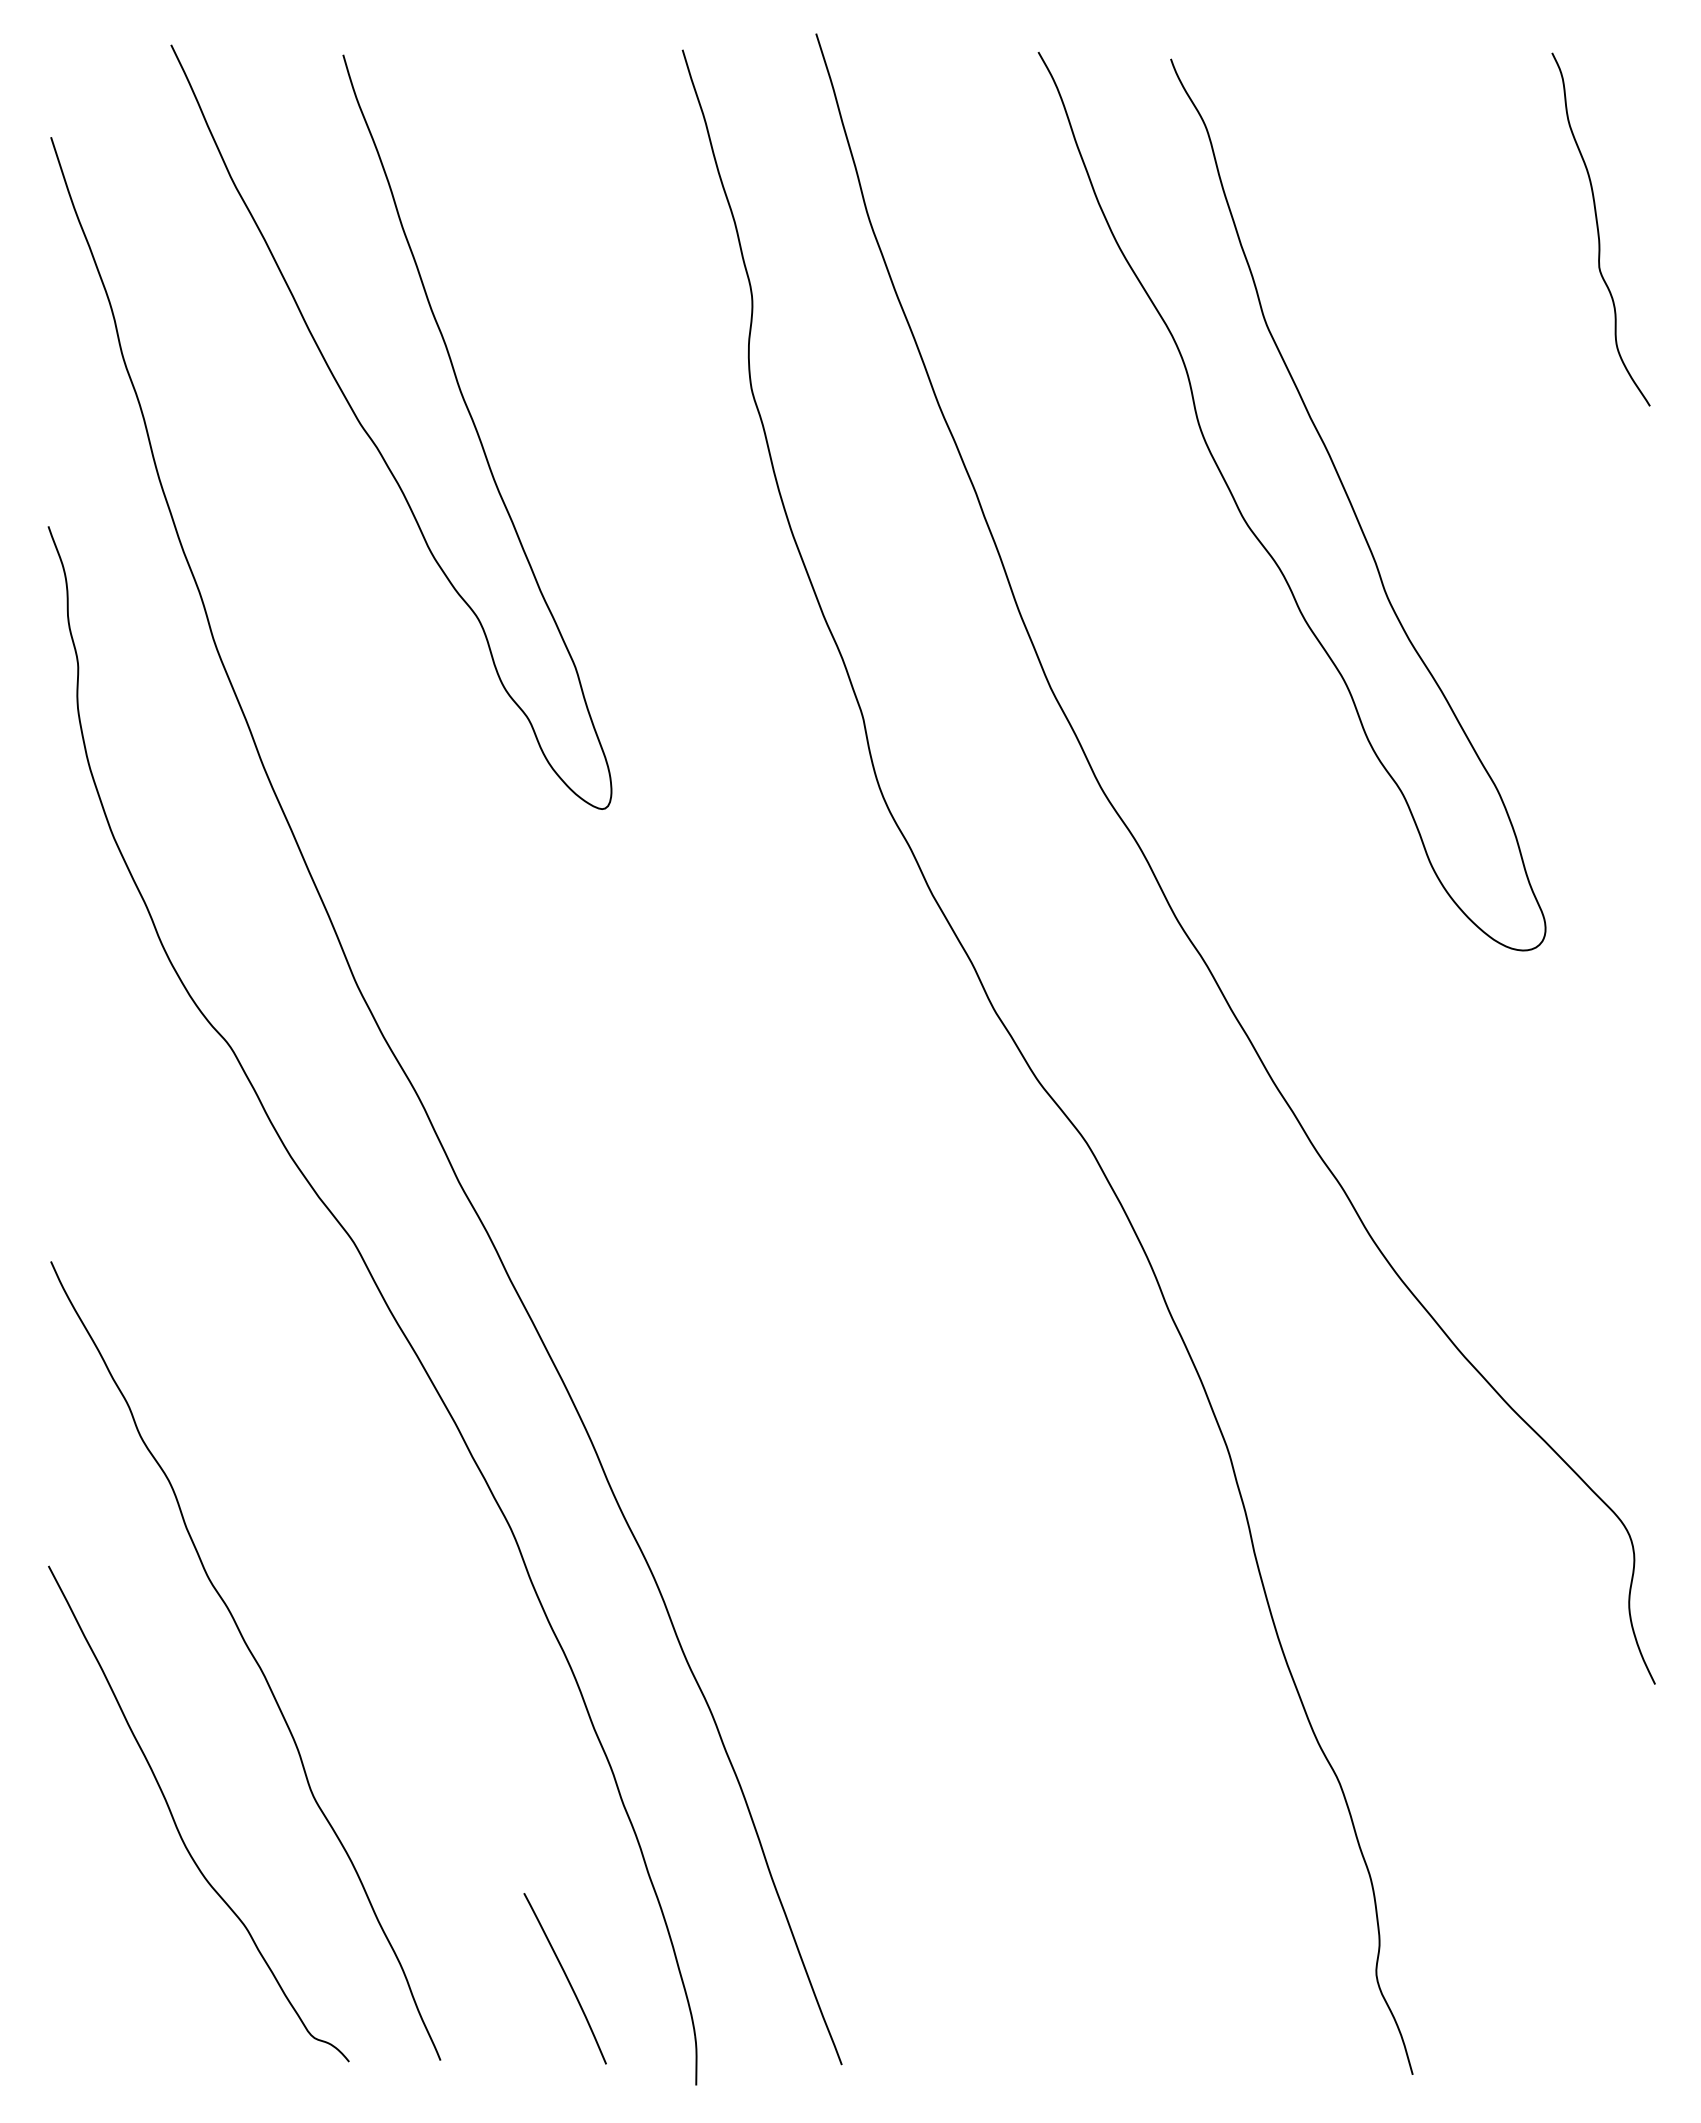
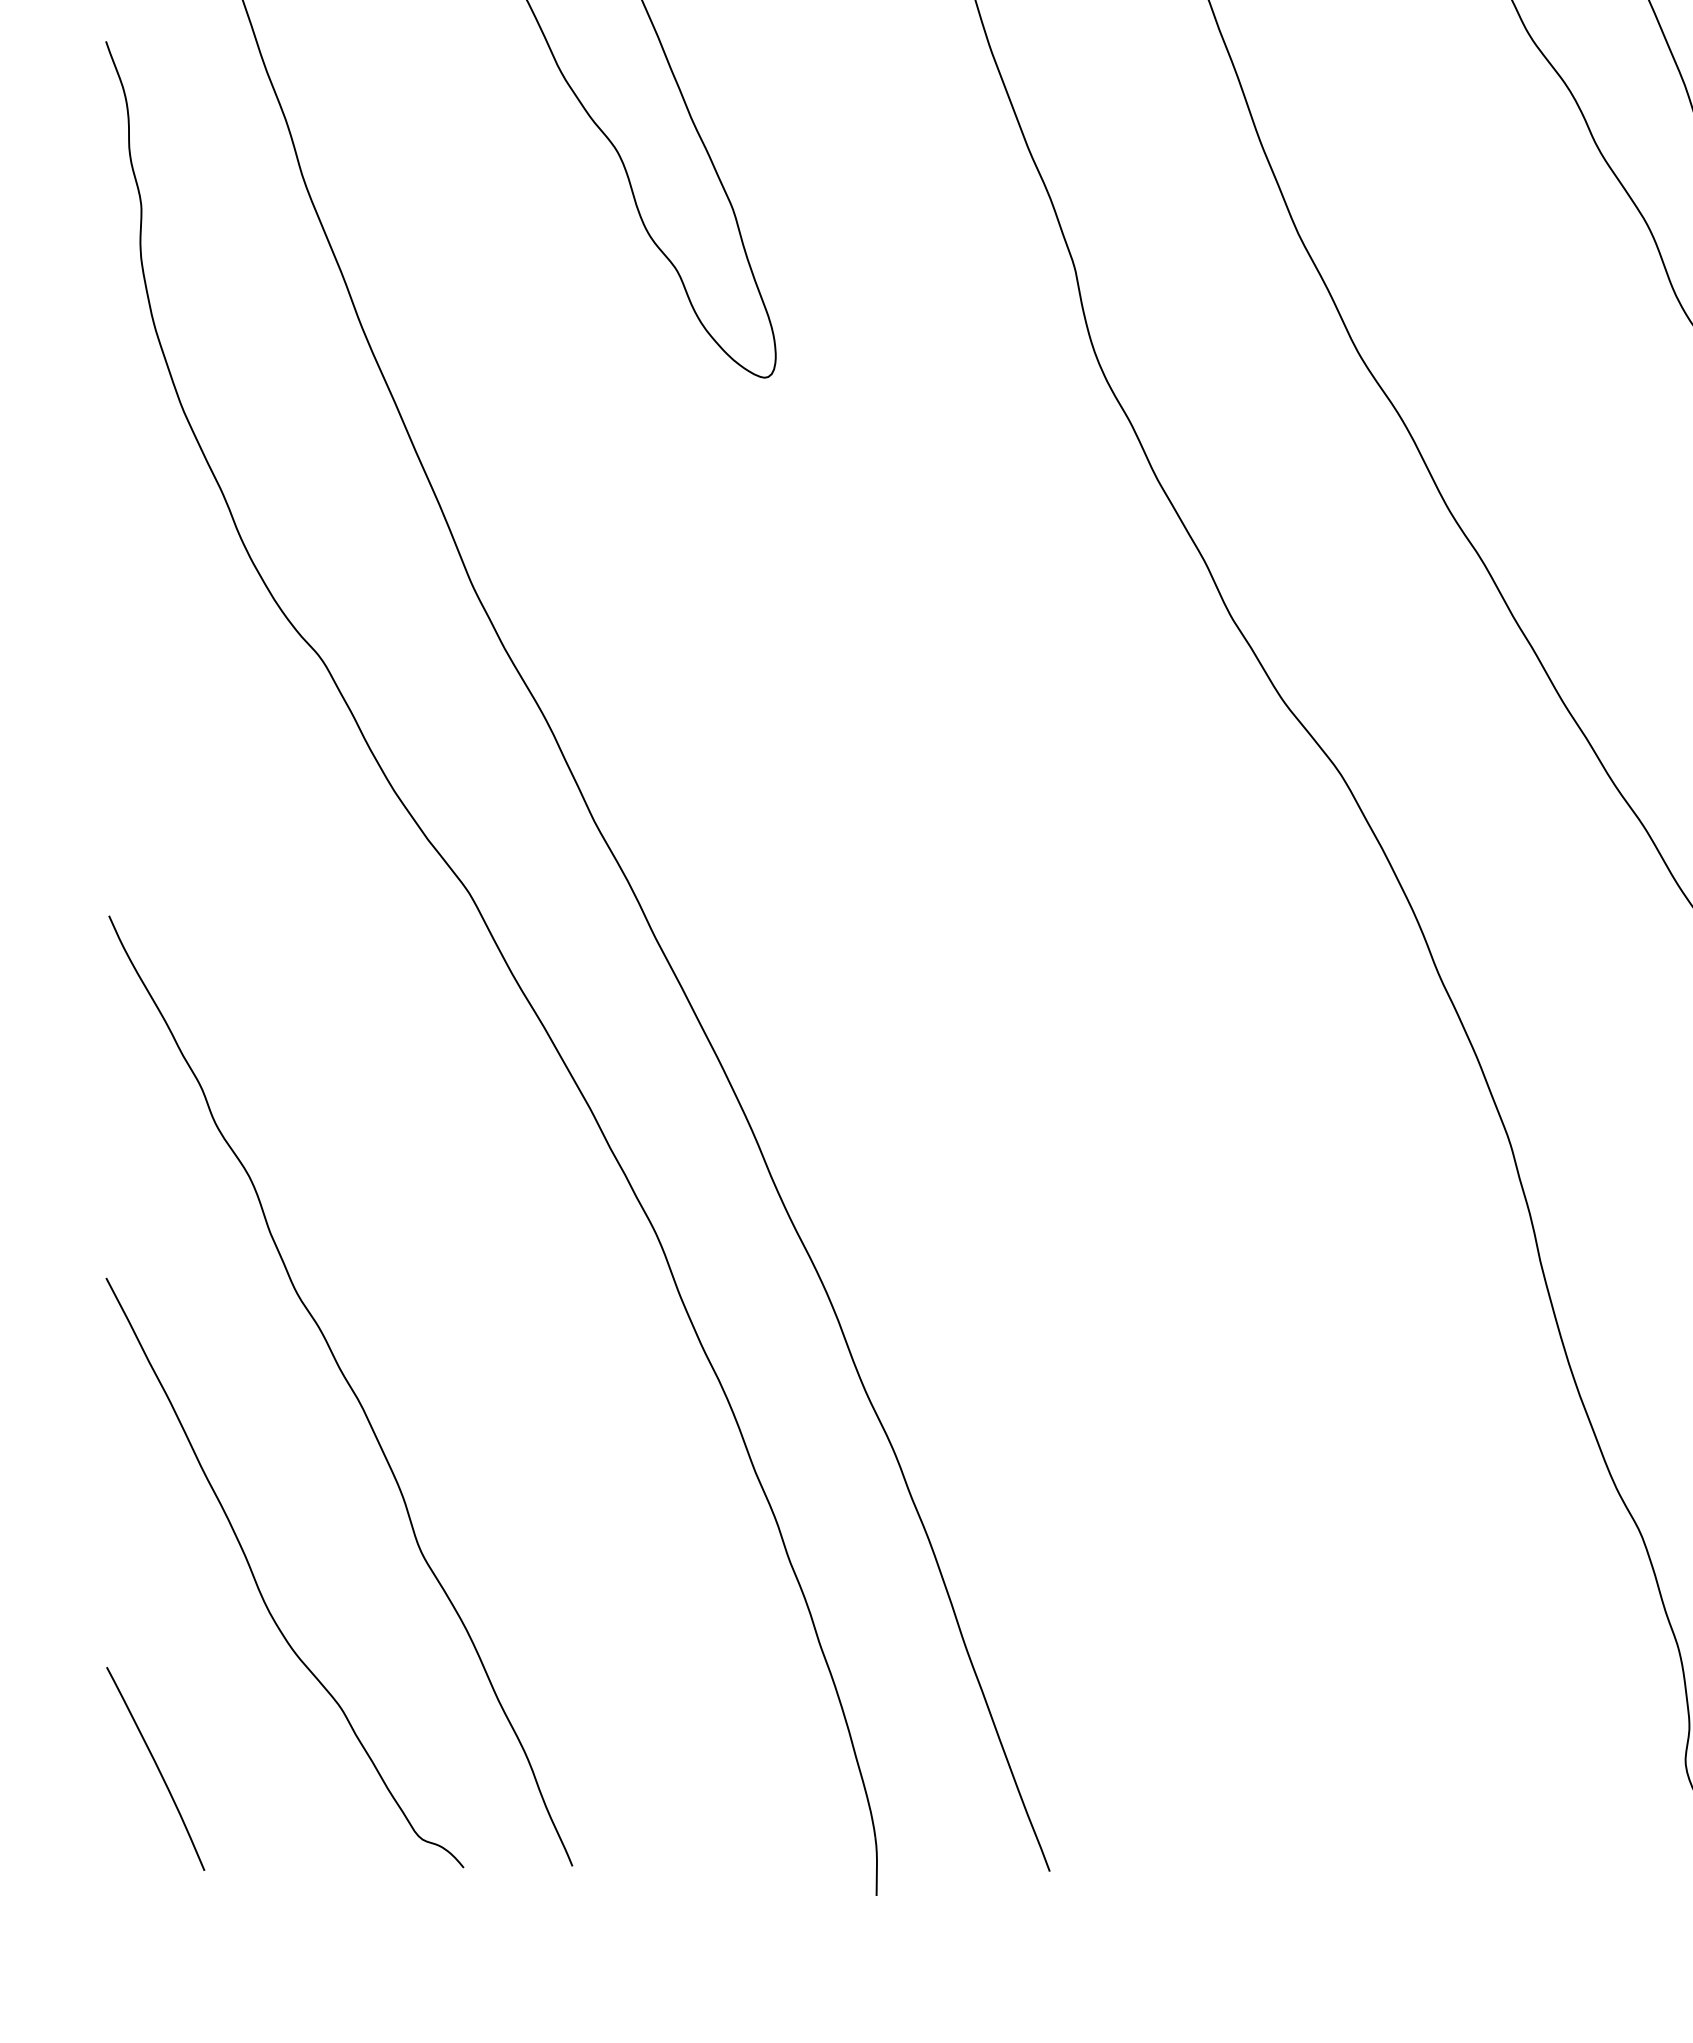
curve: (566, 1978) -> (157, 1768), moved

